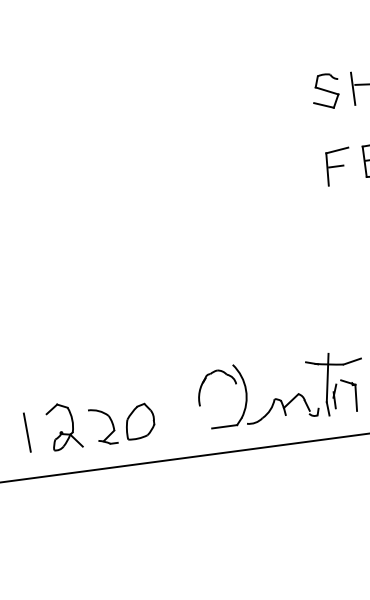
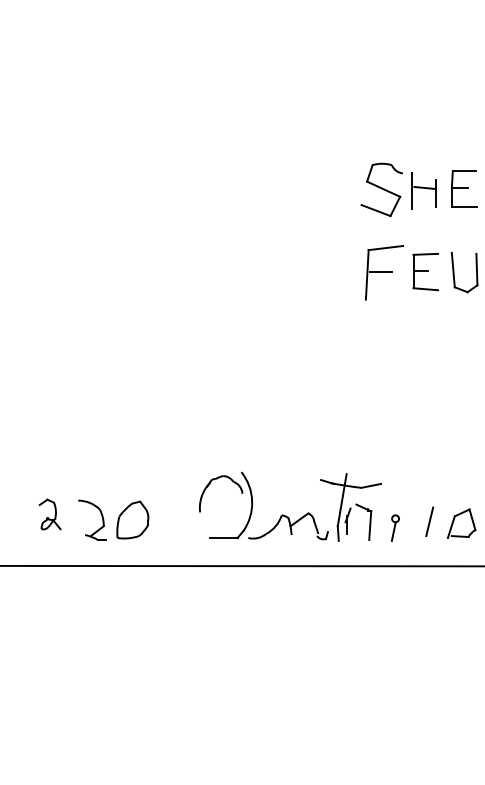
part: (325, 91) -> (381, 189), size x1.4
part: (338, 167) -> (384, 273), size x1.4
part: (63, 426) -> (49, 514), size x0.6
line: (27, 432) -> (9, 515), removed

